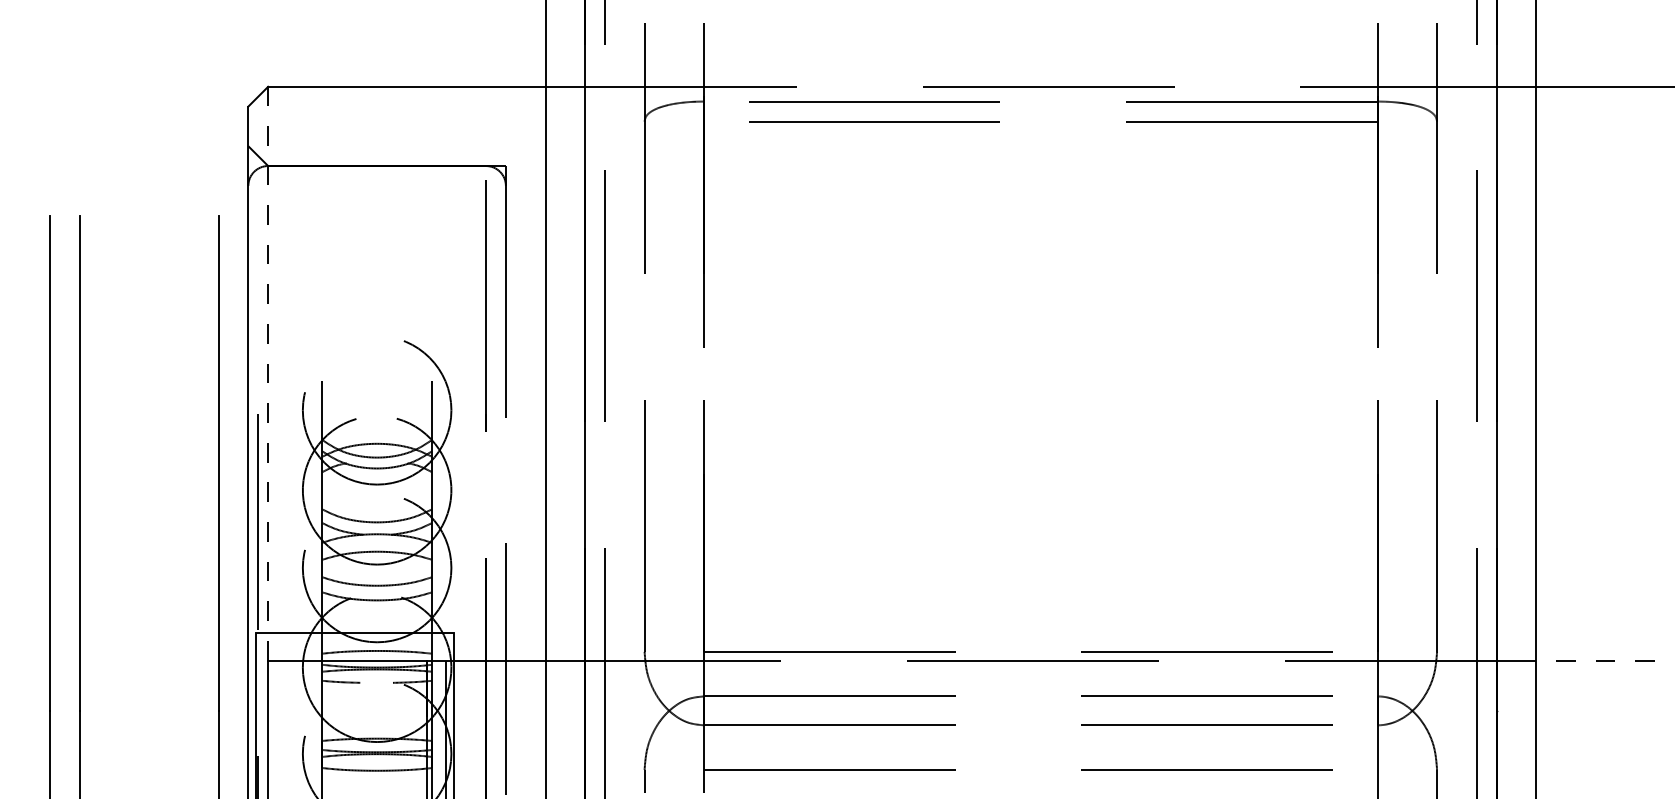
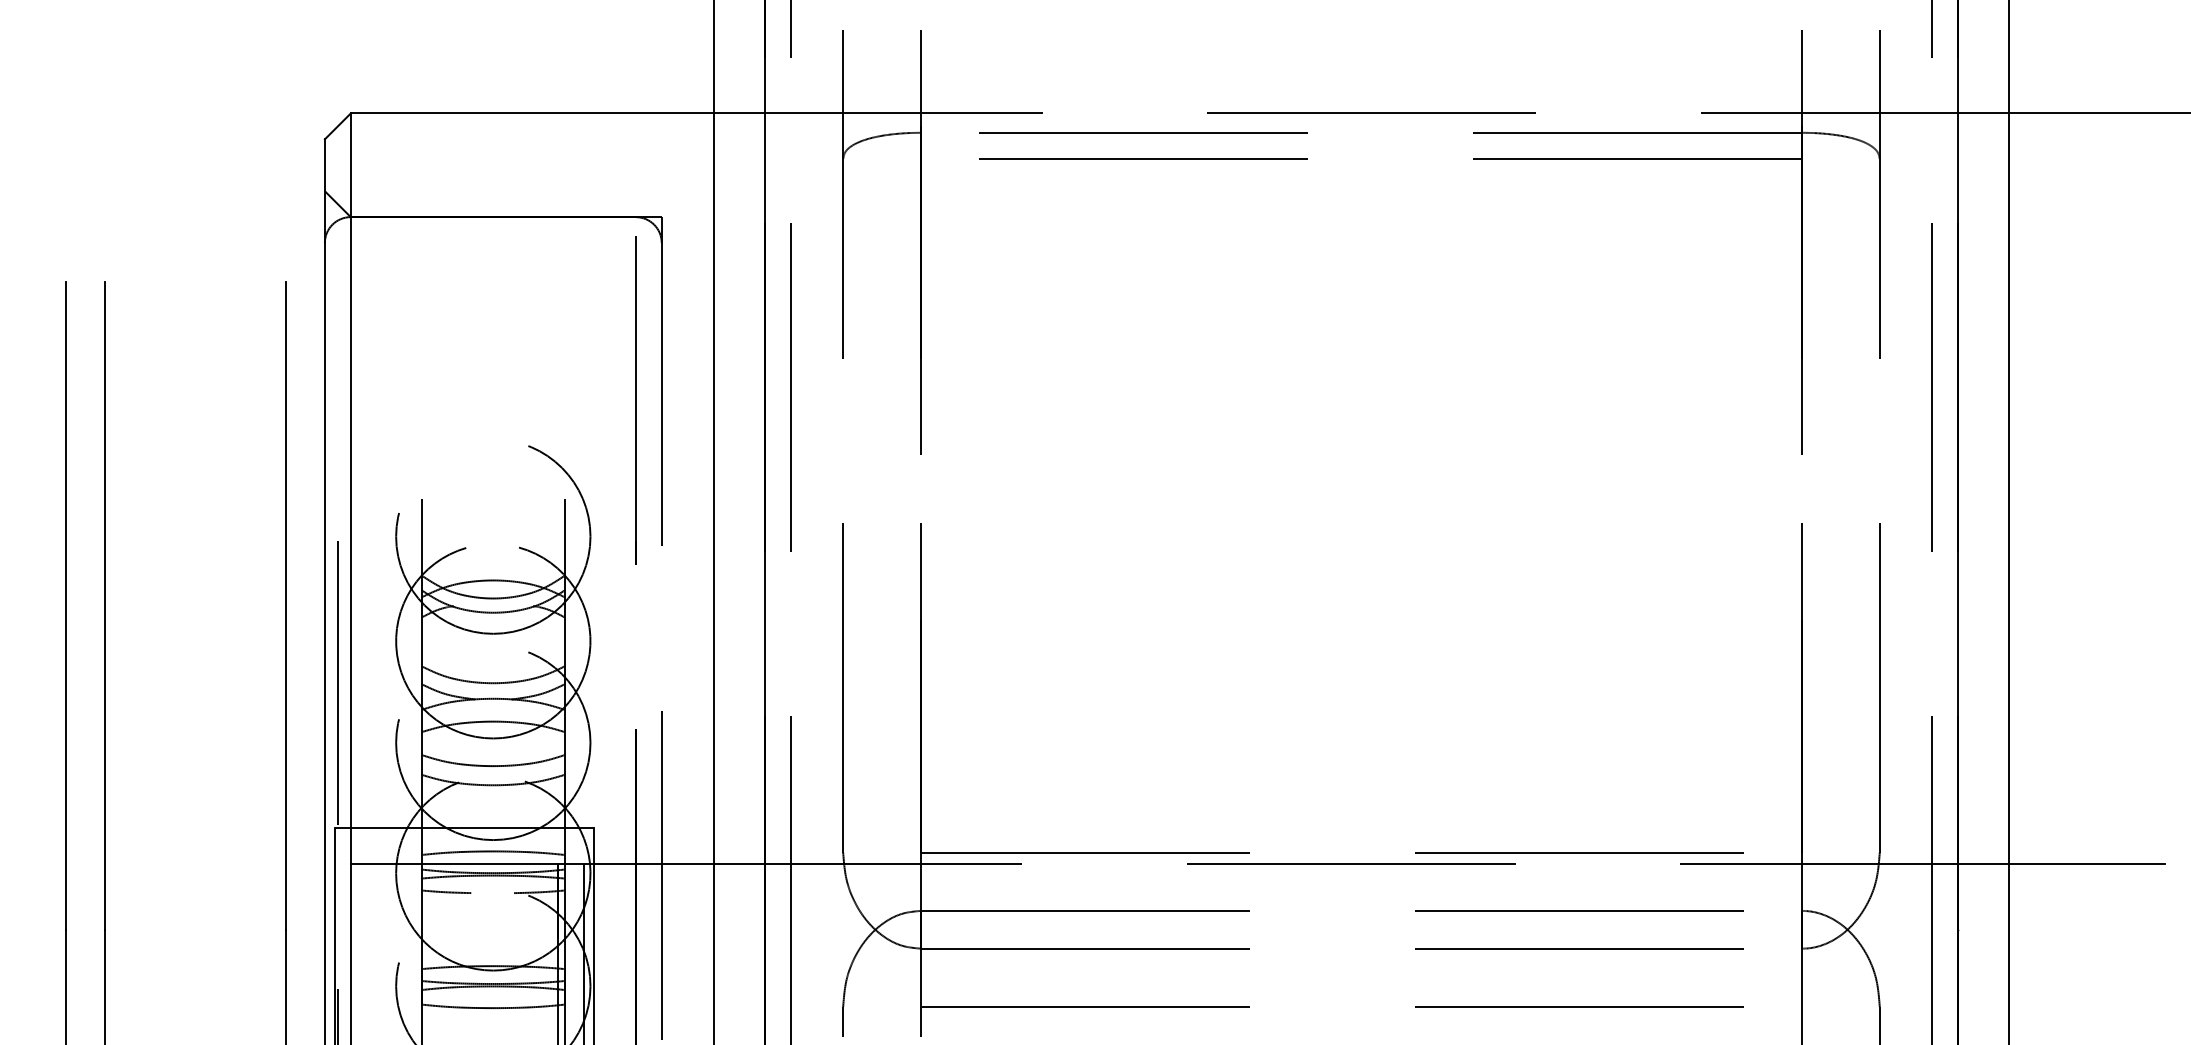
line: (267, 373) -> (350, 488), dashed -> solid
line: (1595, 660) -> (2087, 864), dashed -> solid

